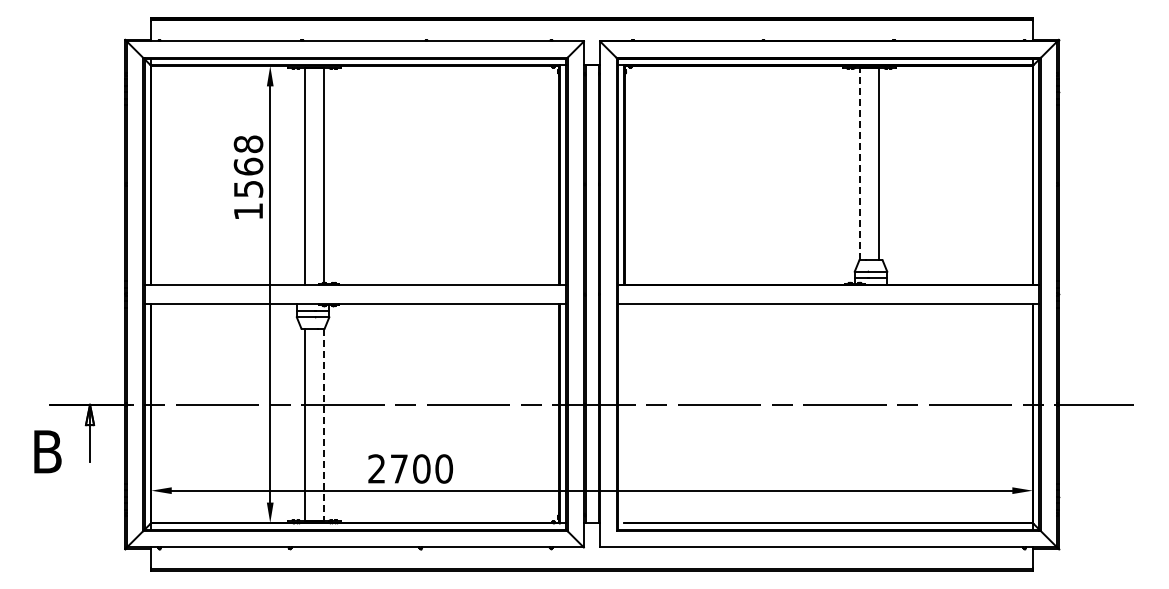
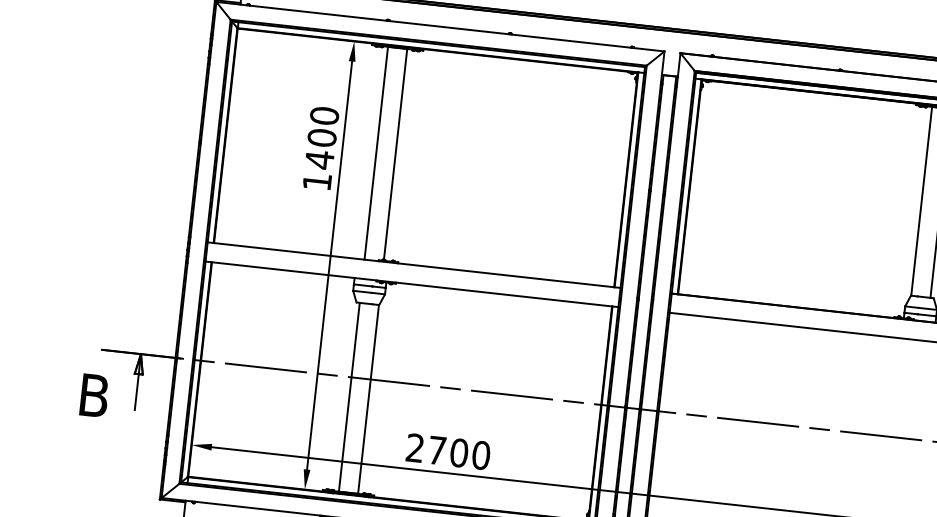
line: (859, 163) -> (921, 200), dashed -> solid
text: (248, 166) -> (322, 137), 1568 -> 1400
line: (324, 425) -> (368, 399), dashed -> solid

